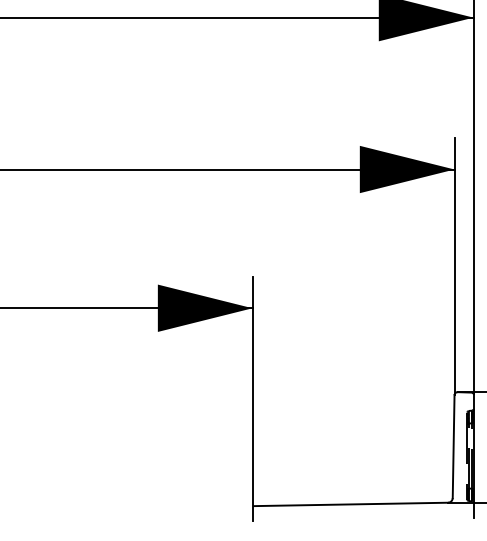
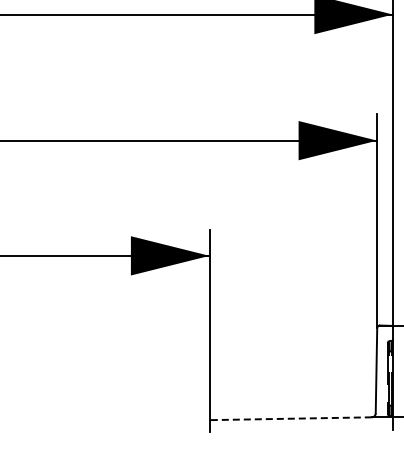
line: (351, 504) -> (291, 418), solid -> dashed

